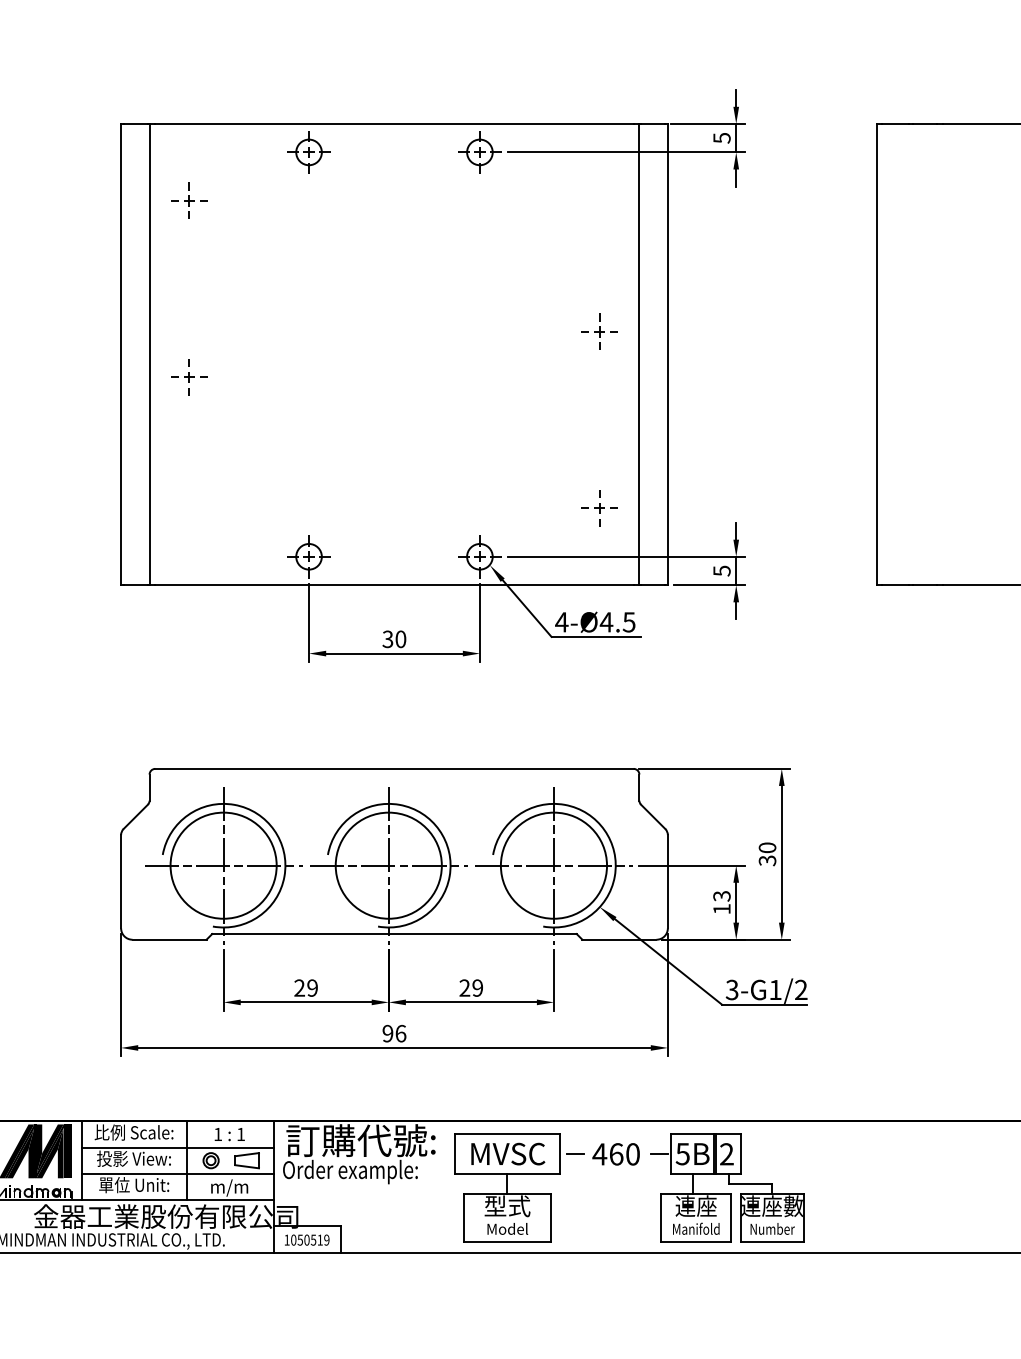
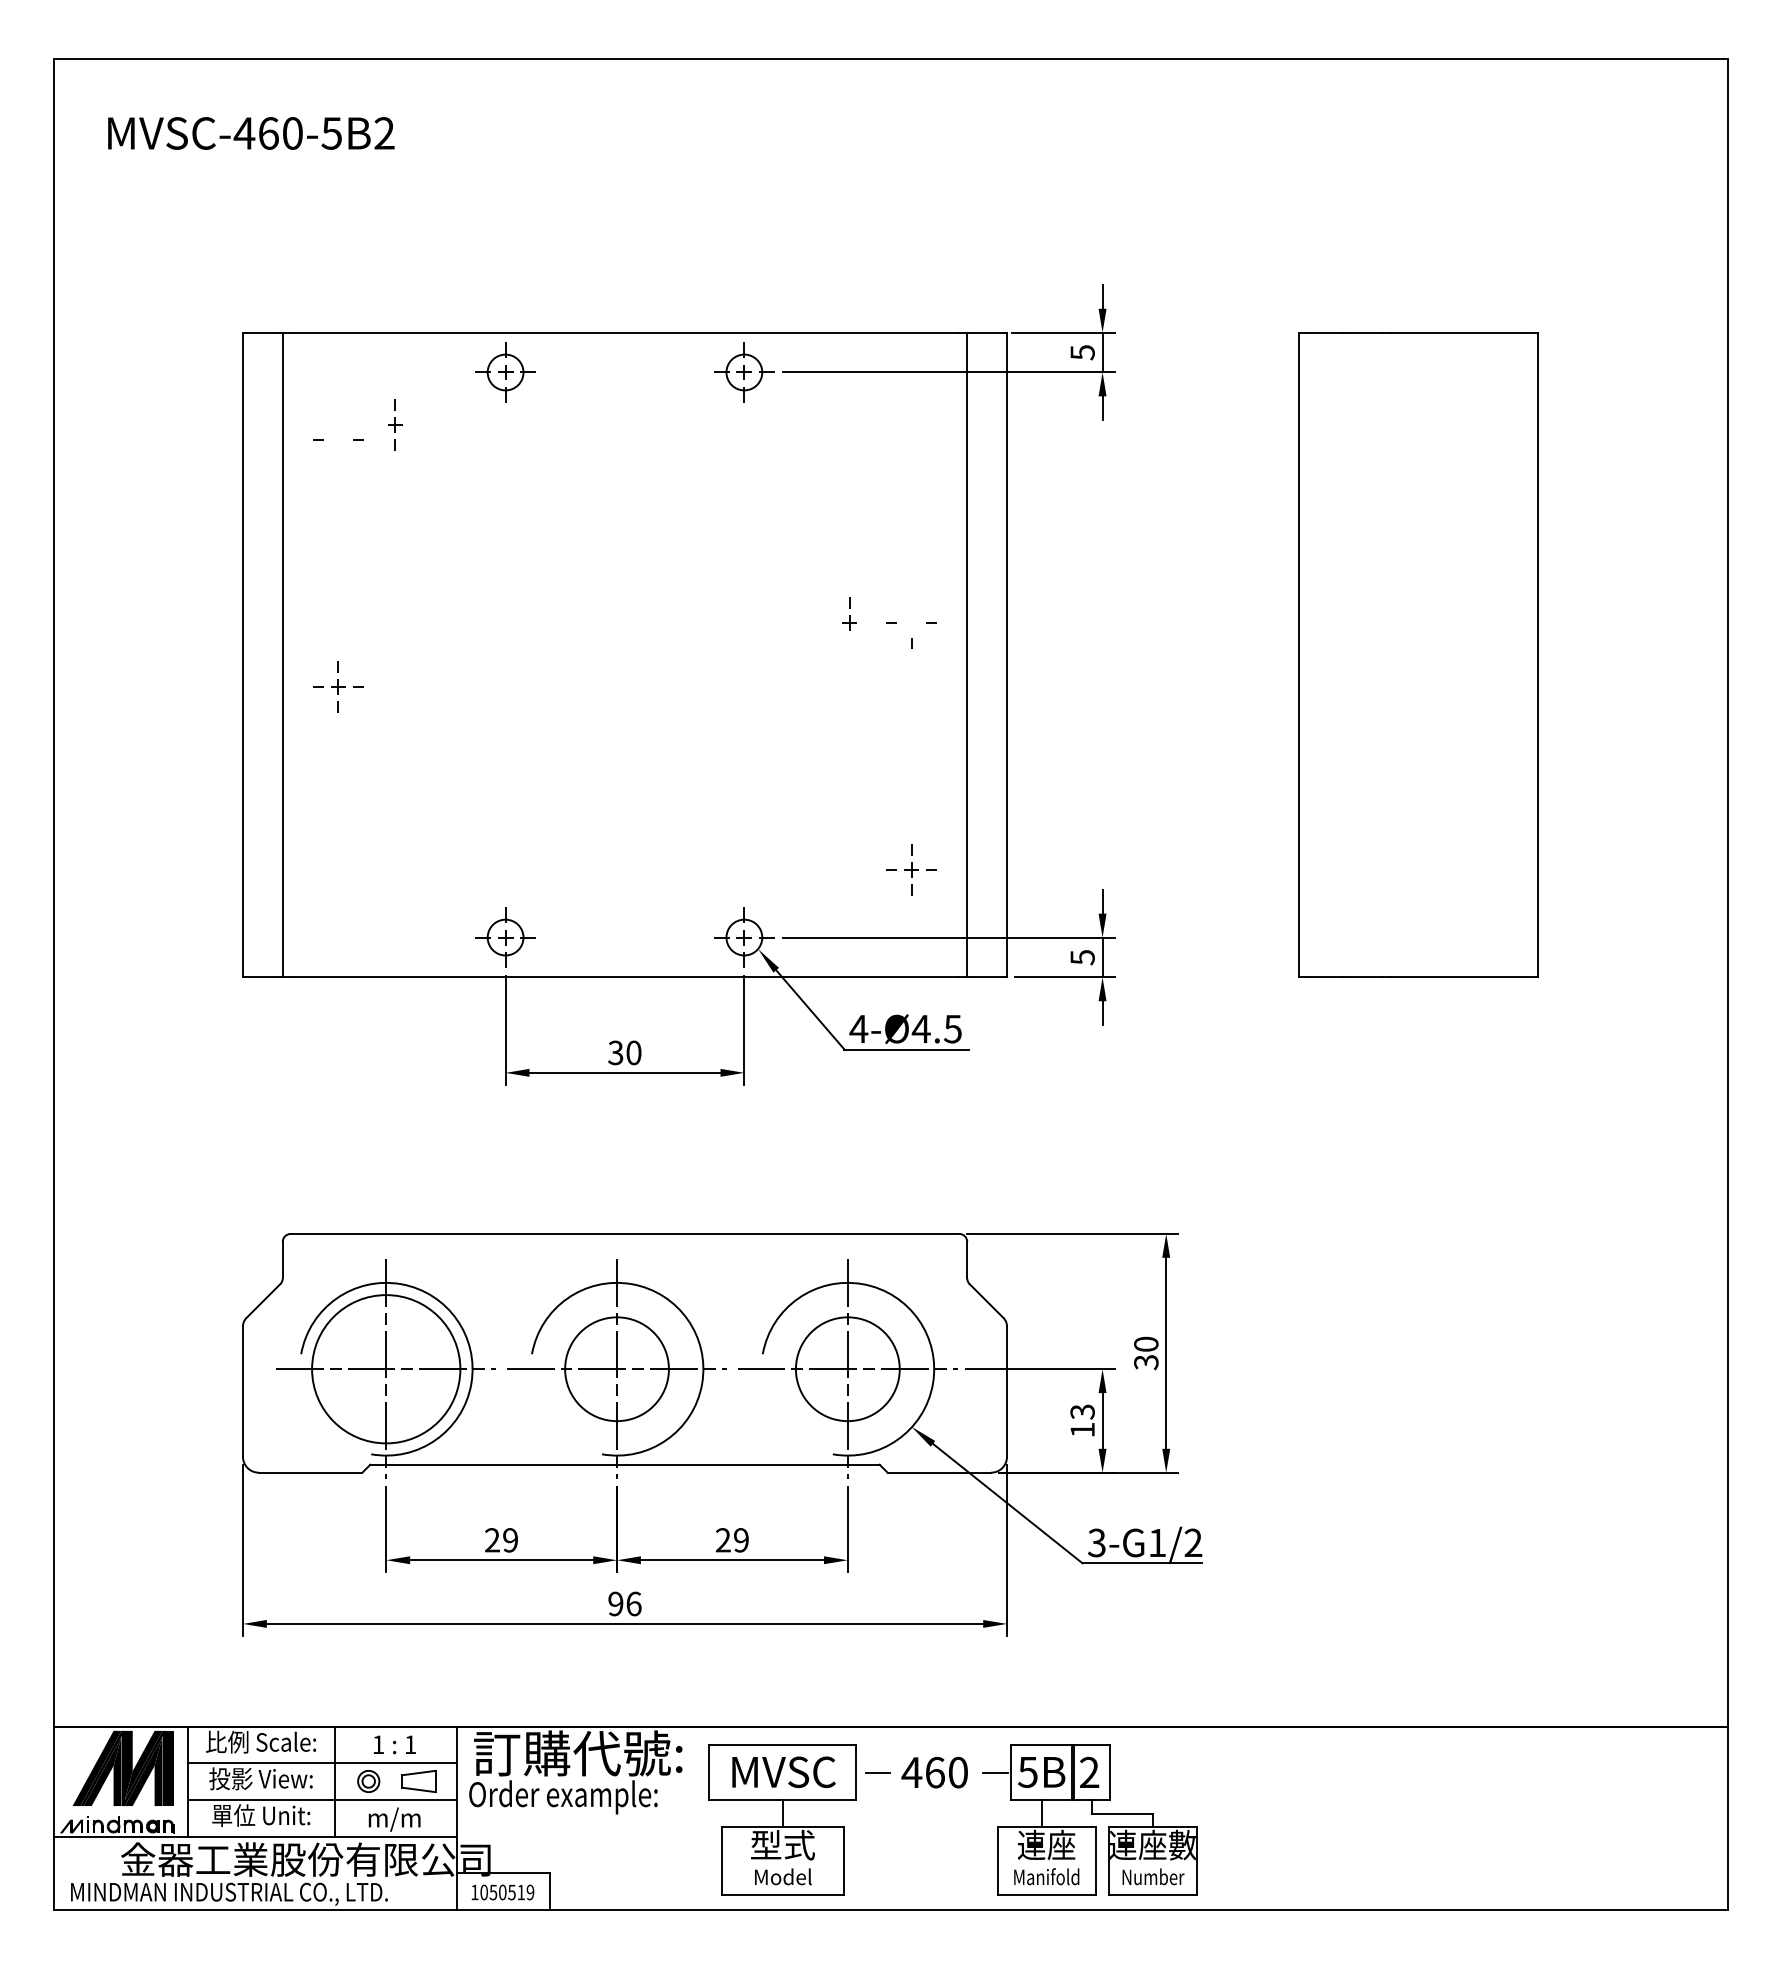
part: (189, 200) -> (395, 424), moved
part: (599, 324) -> (849, 613), moved
circle: (388, 865) -> (616, 1369), size x0.7
circle: (553, 865) -> (847, 1369), size x0.7

